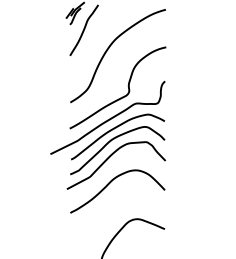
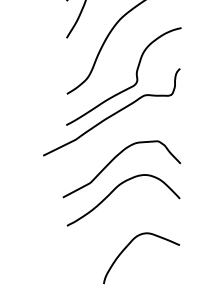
part: (117, 144) -> (123, 144), removed

